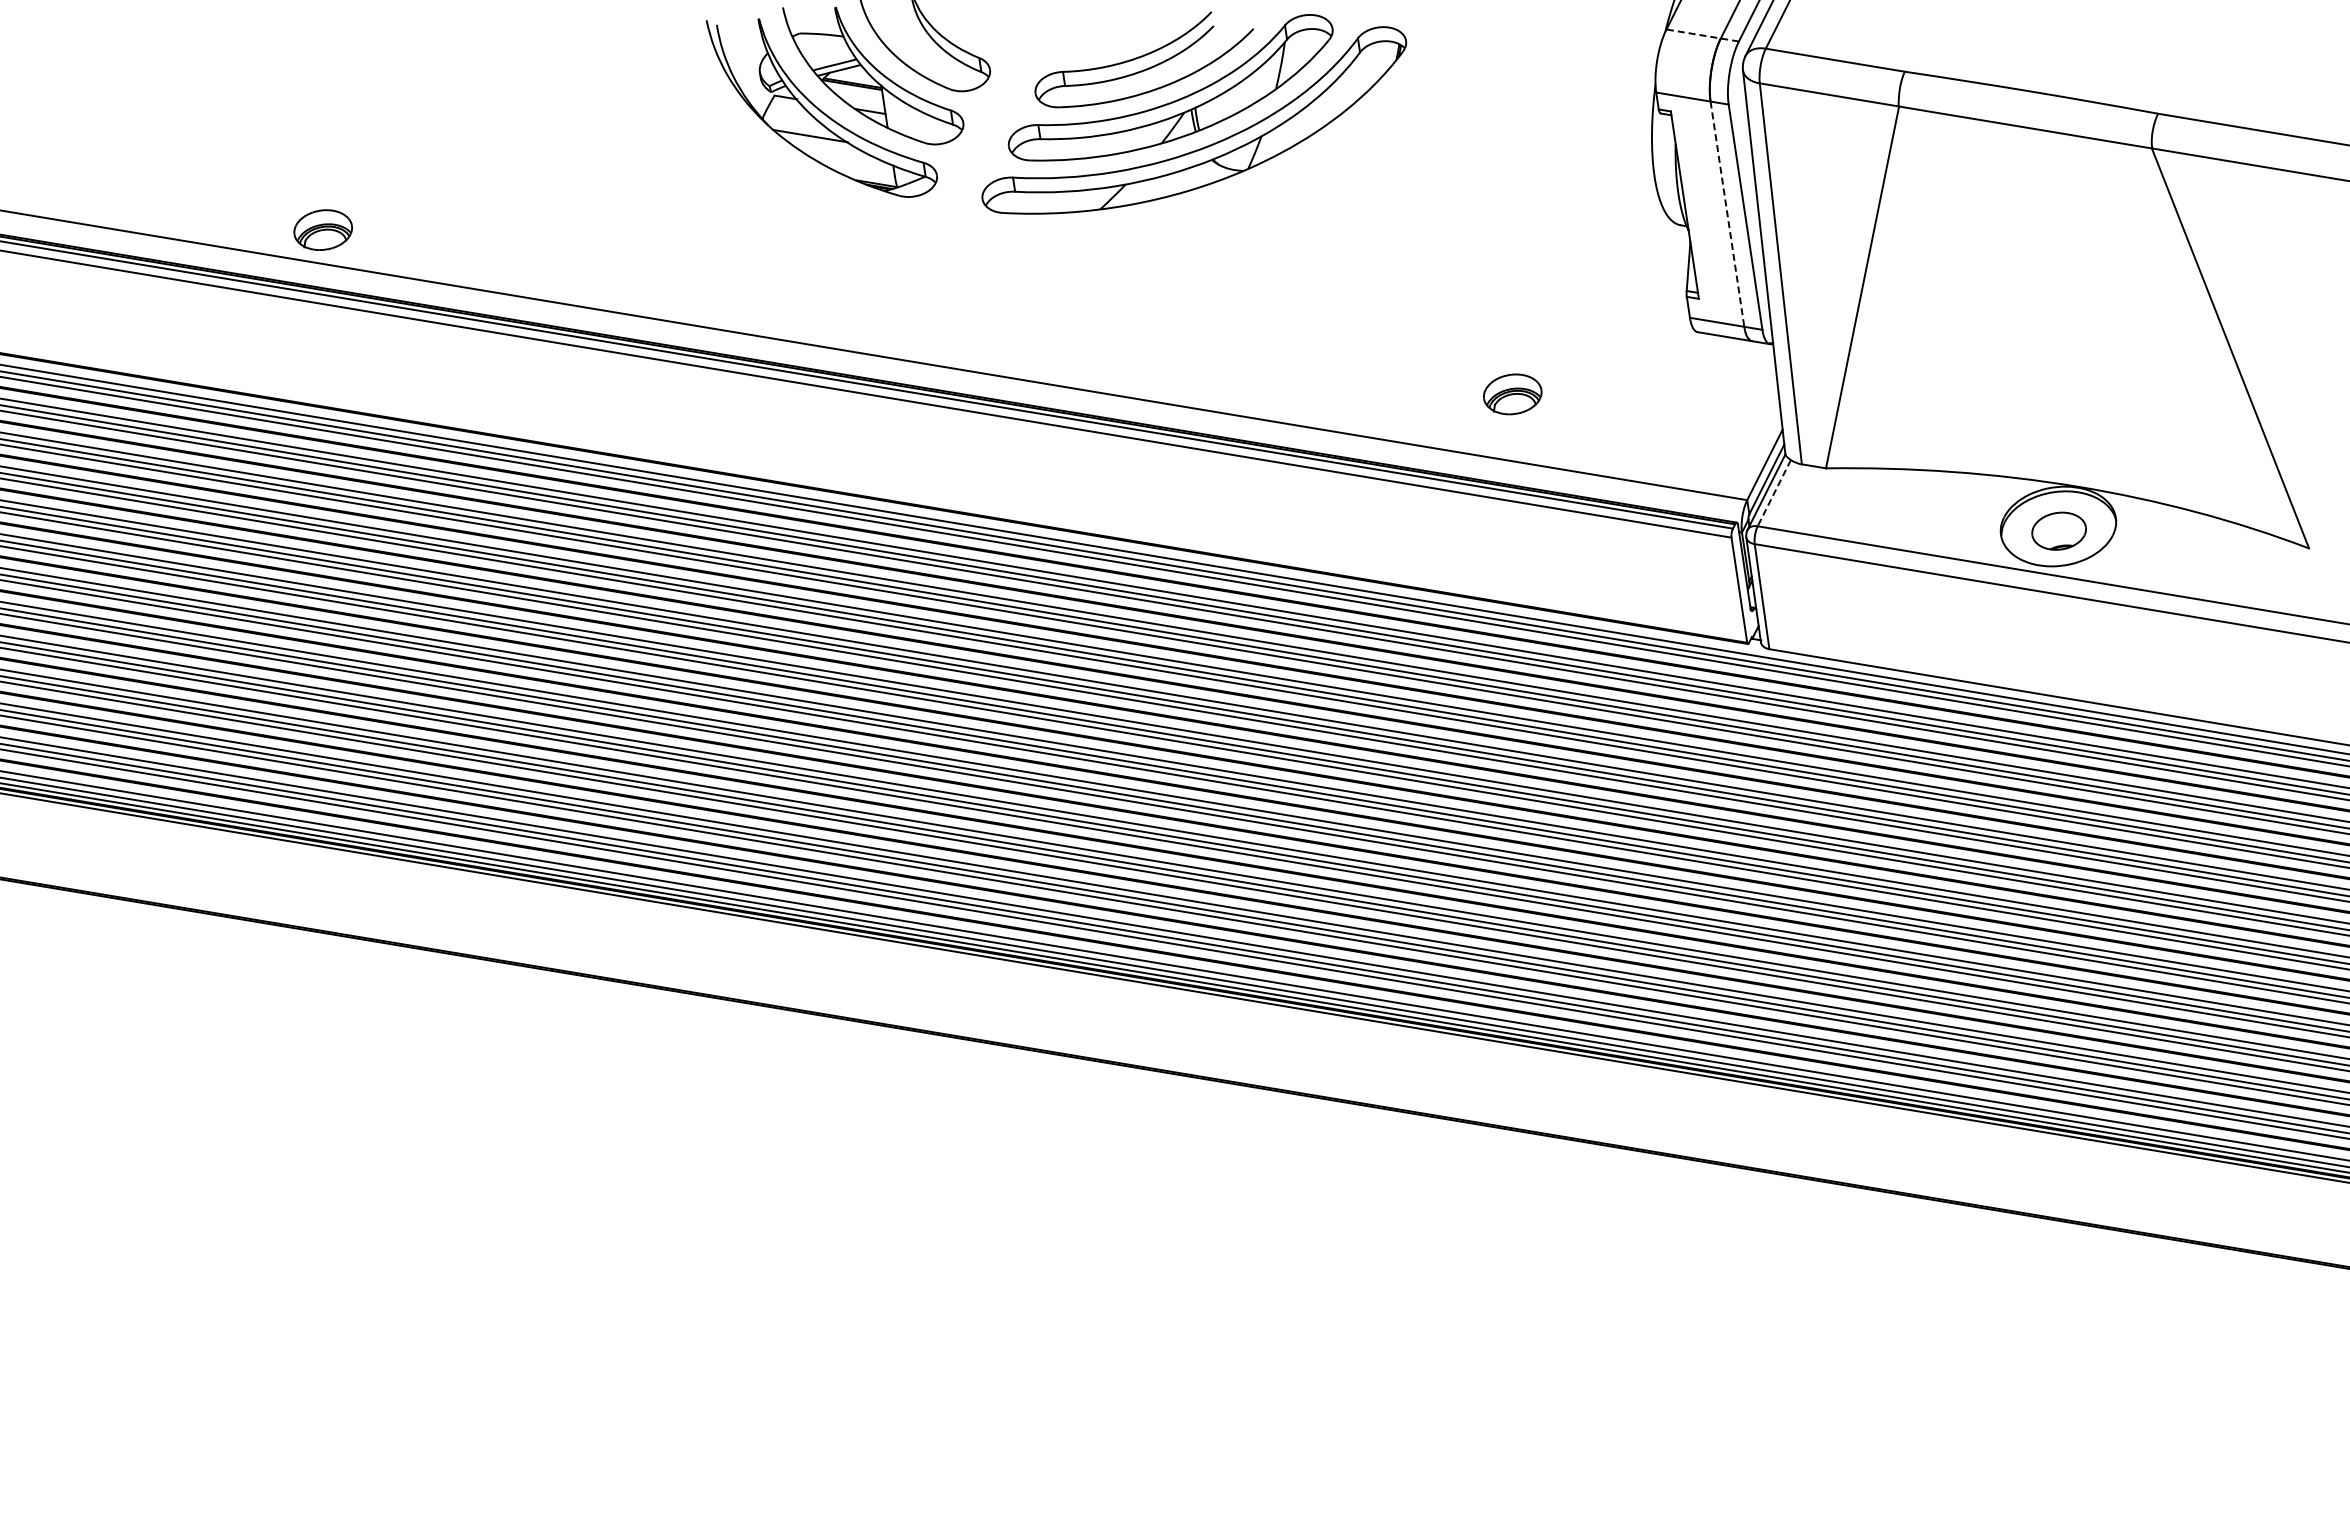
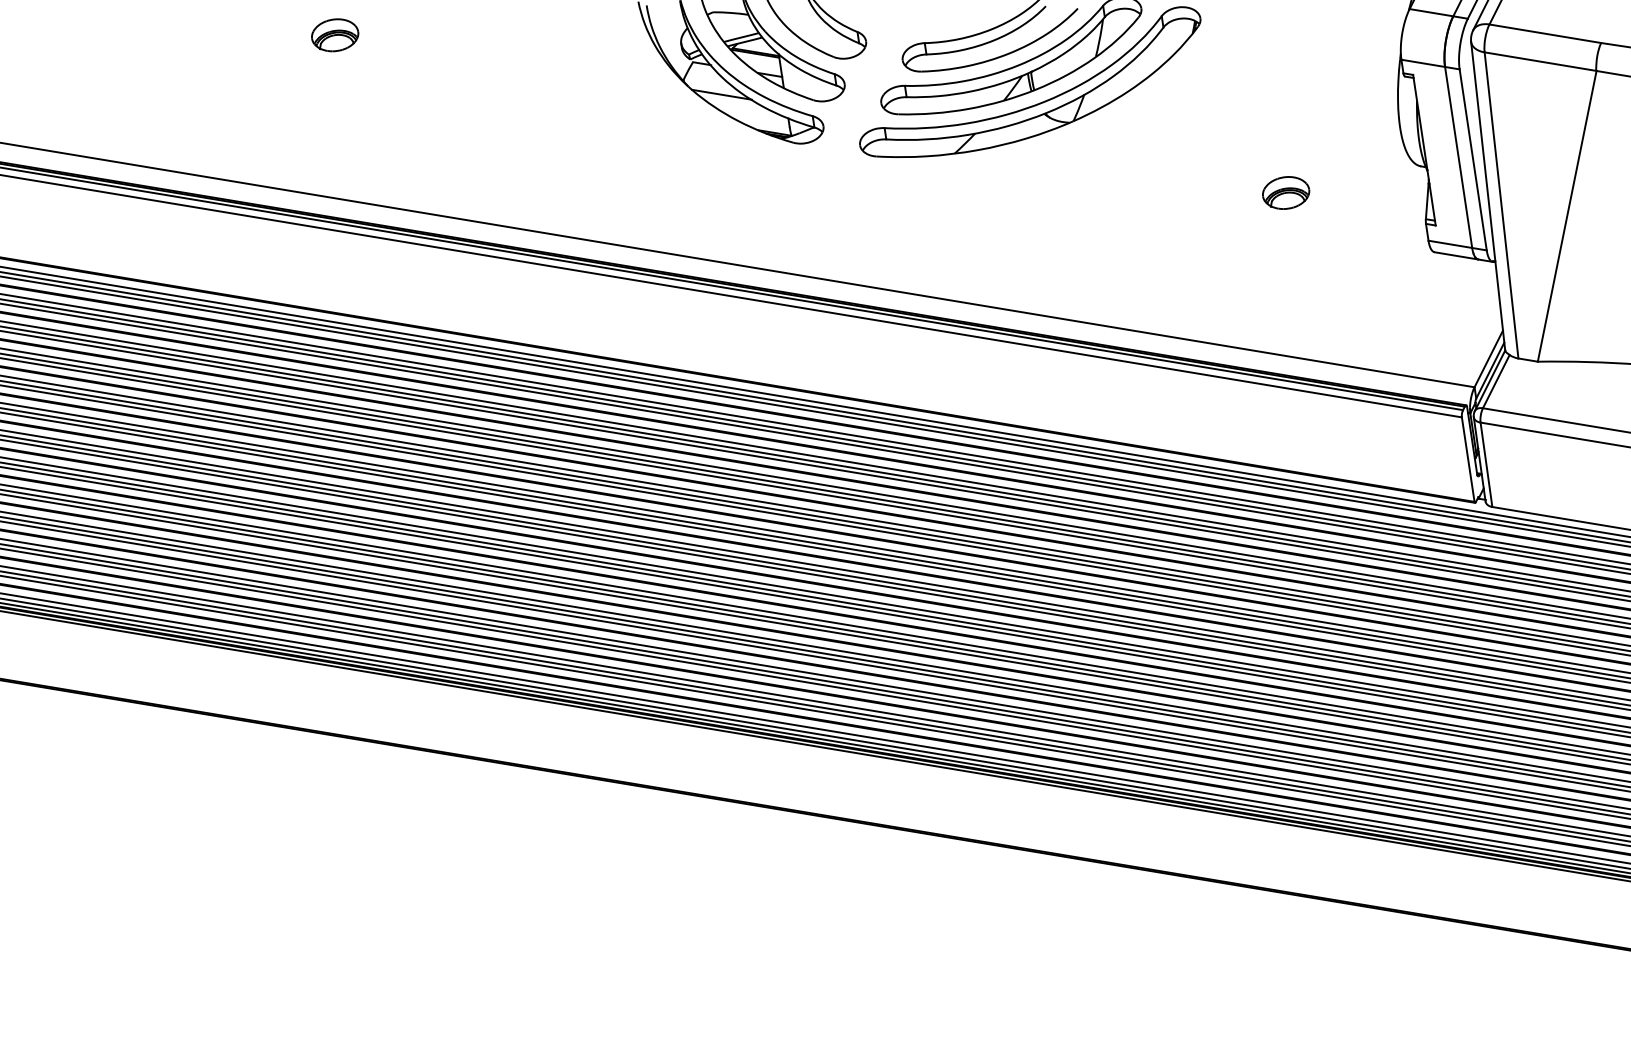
line: (1702, 35) -> (1438, 13), dashed -> solid
line: (1727, 214) -> (1458, 157), dashed -> solid
part: (322, 229) -> (334, 34), moved
part: (1512, 394) -> (1285, 193), moved
line: (1774, 493) -> (1496, 381), dashed -> solid

